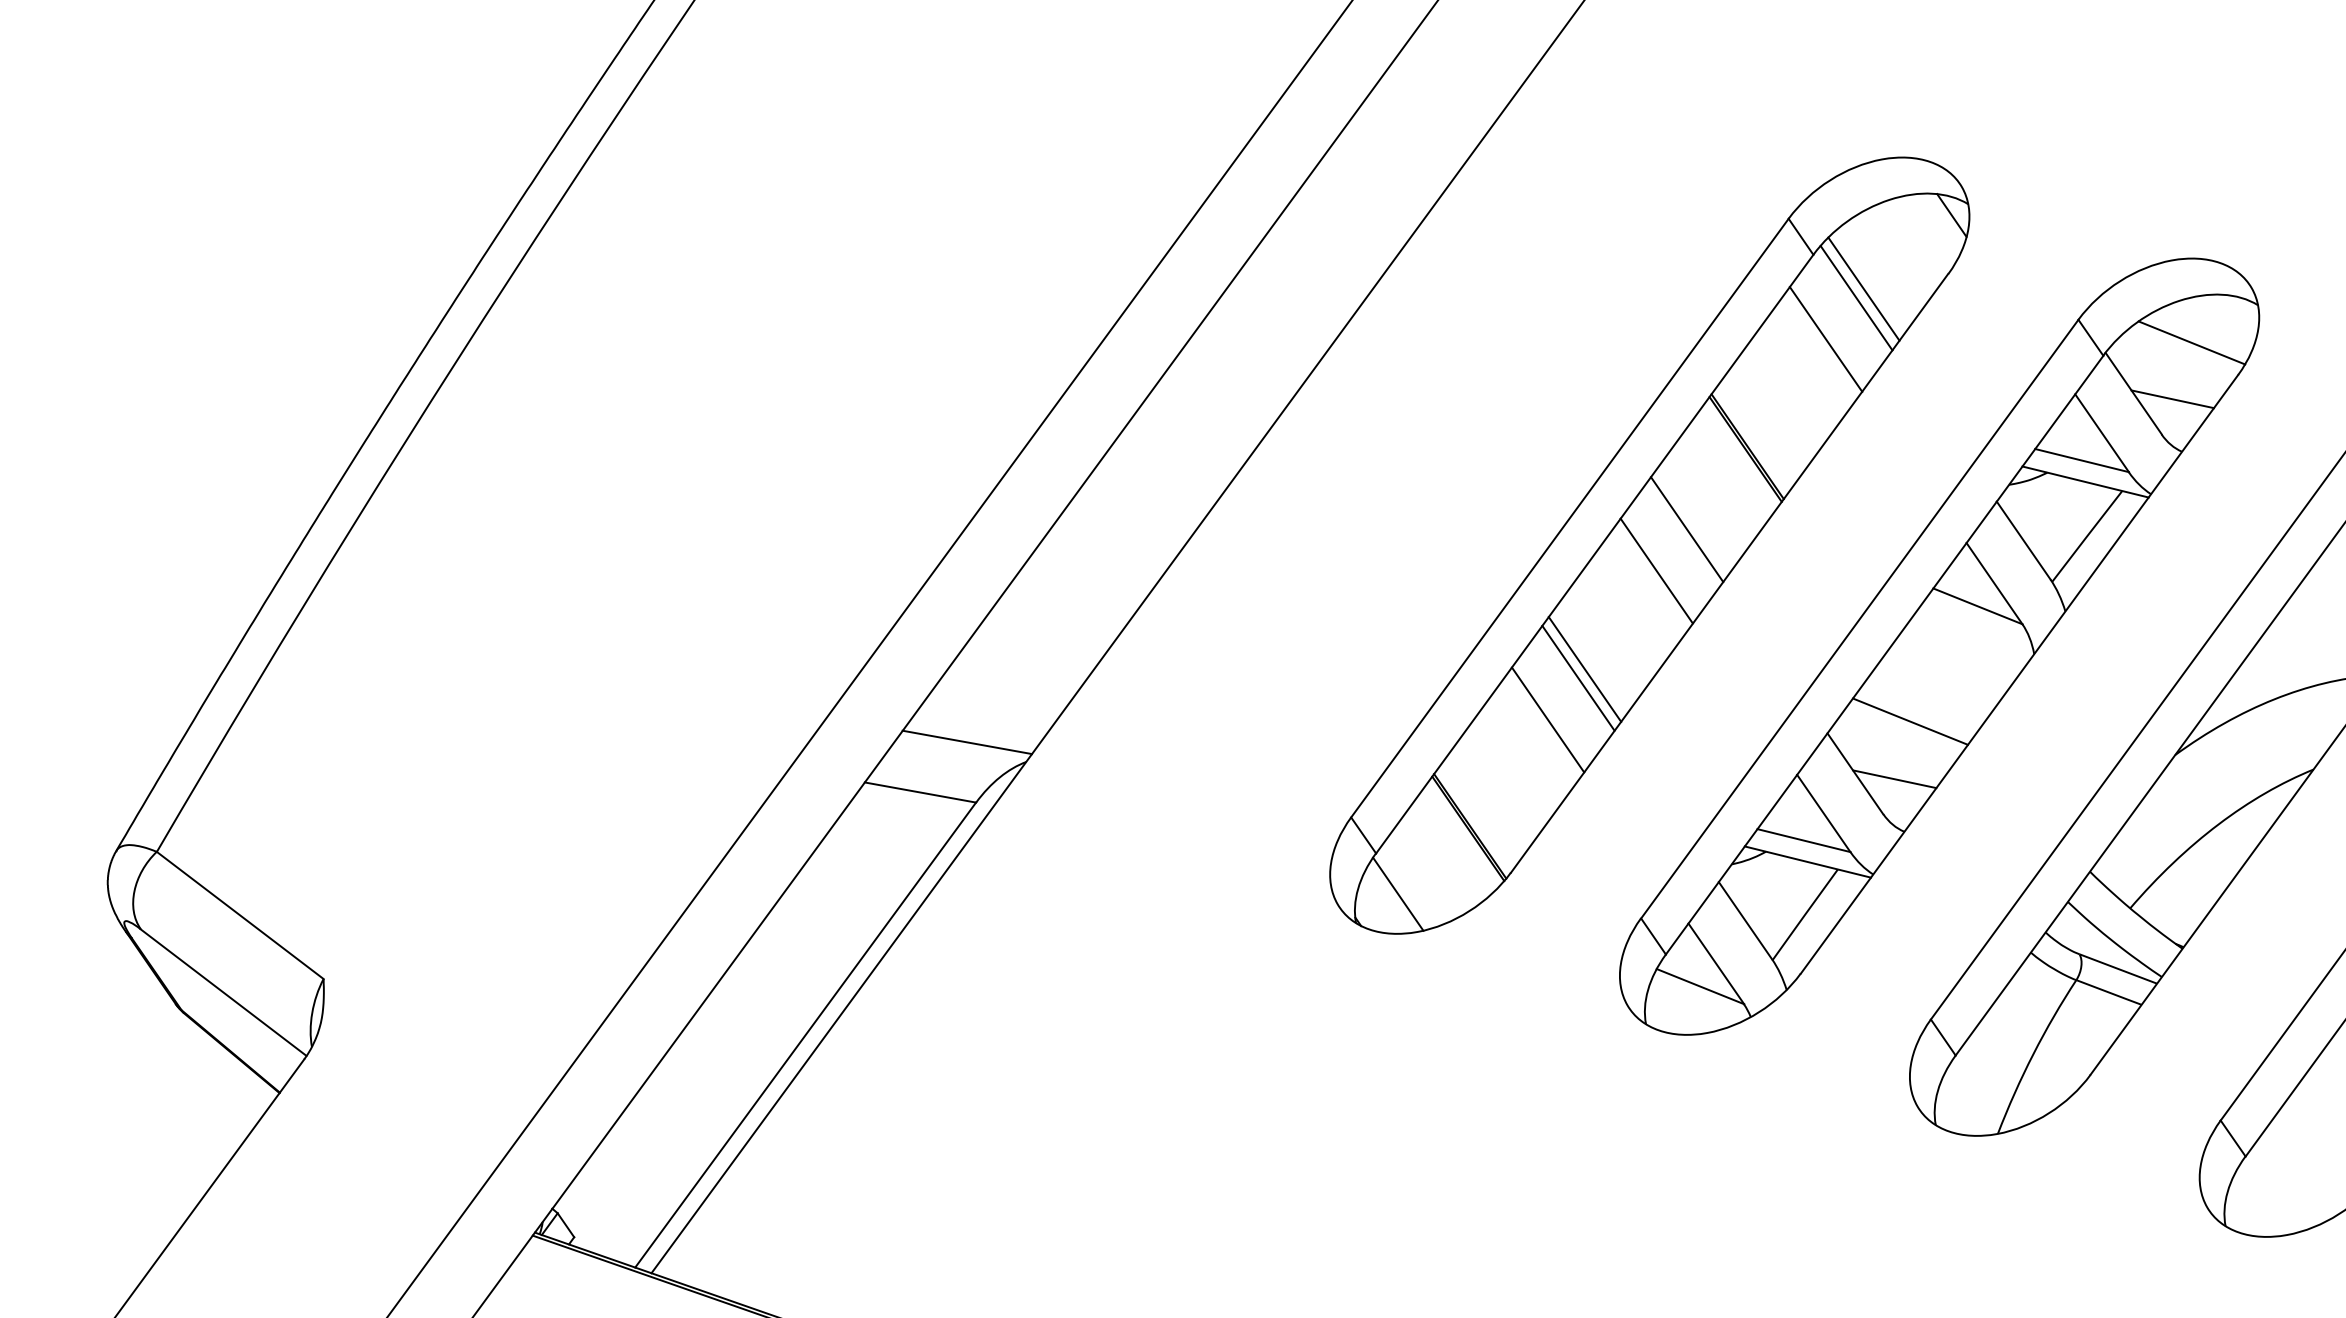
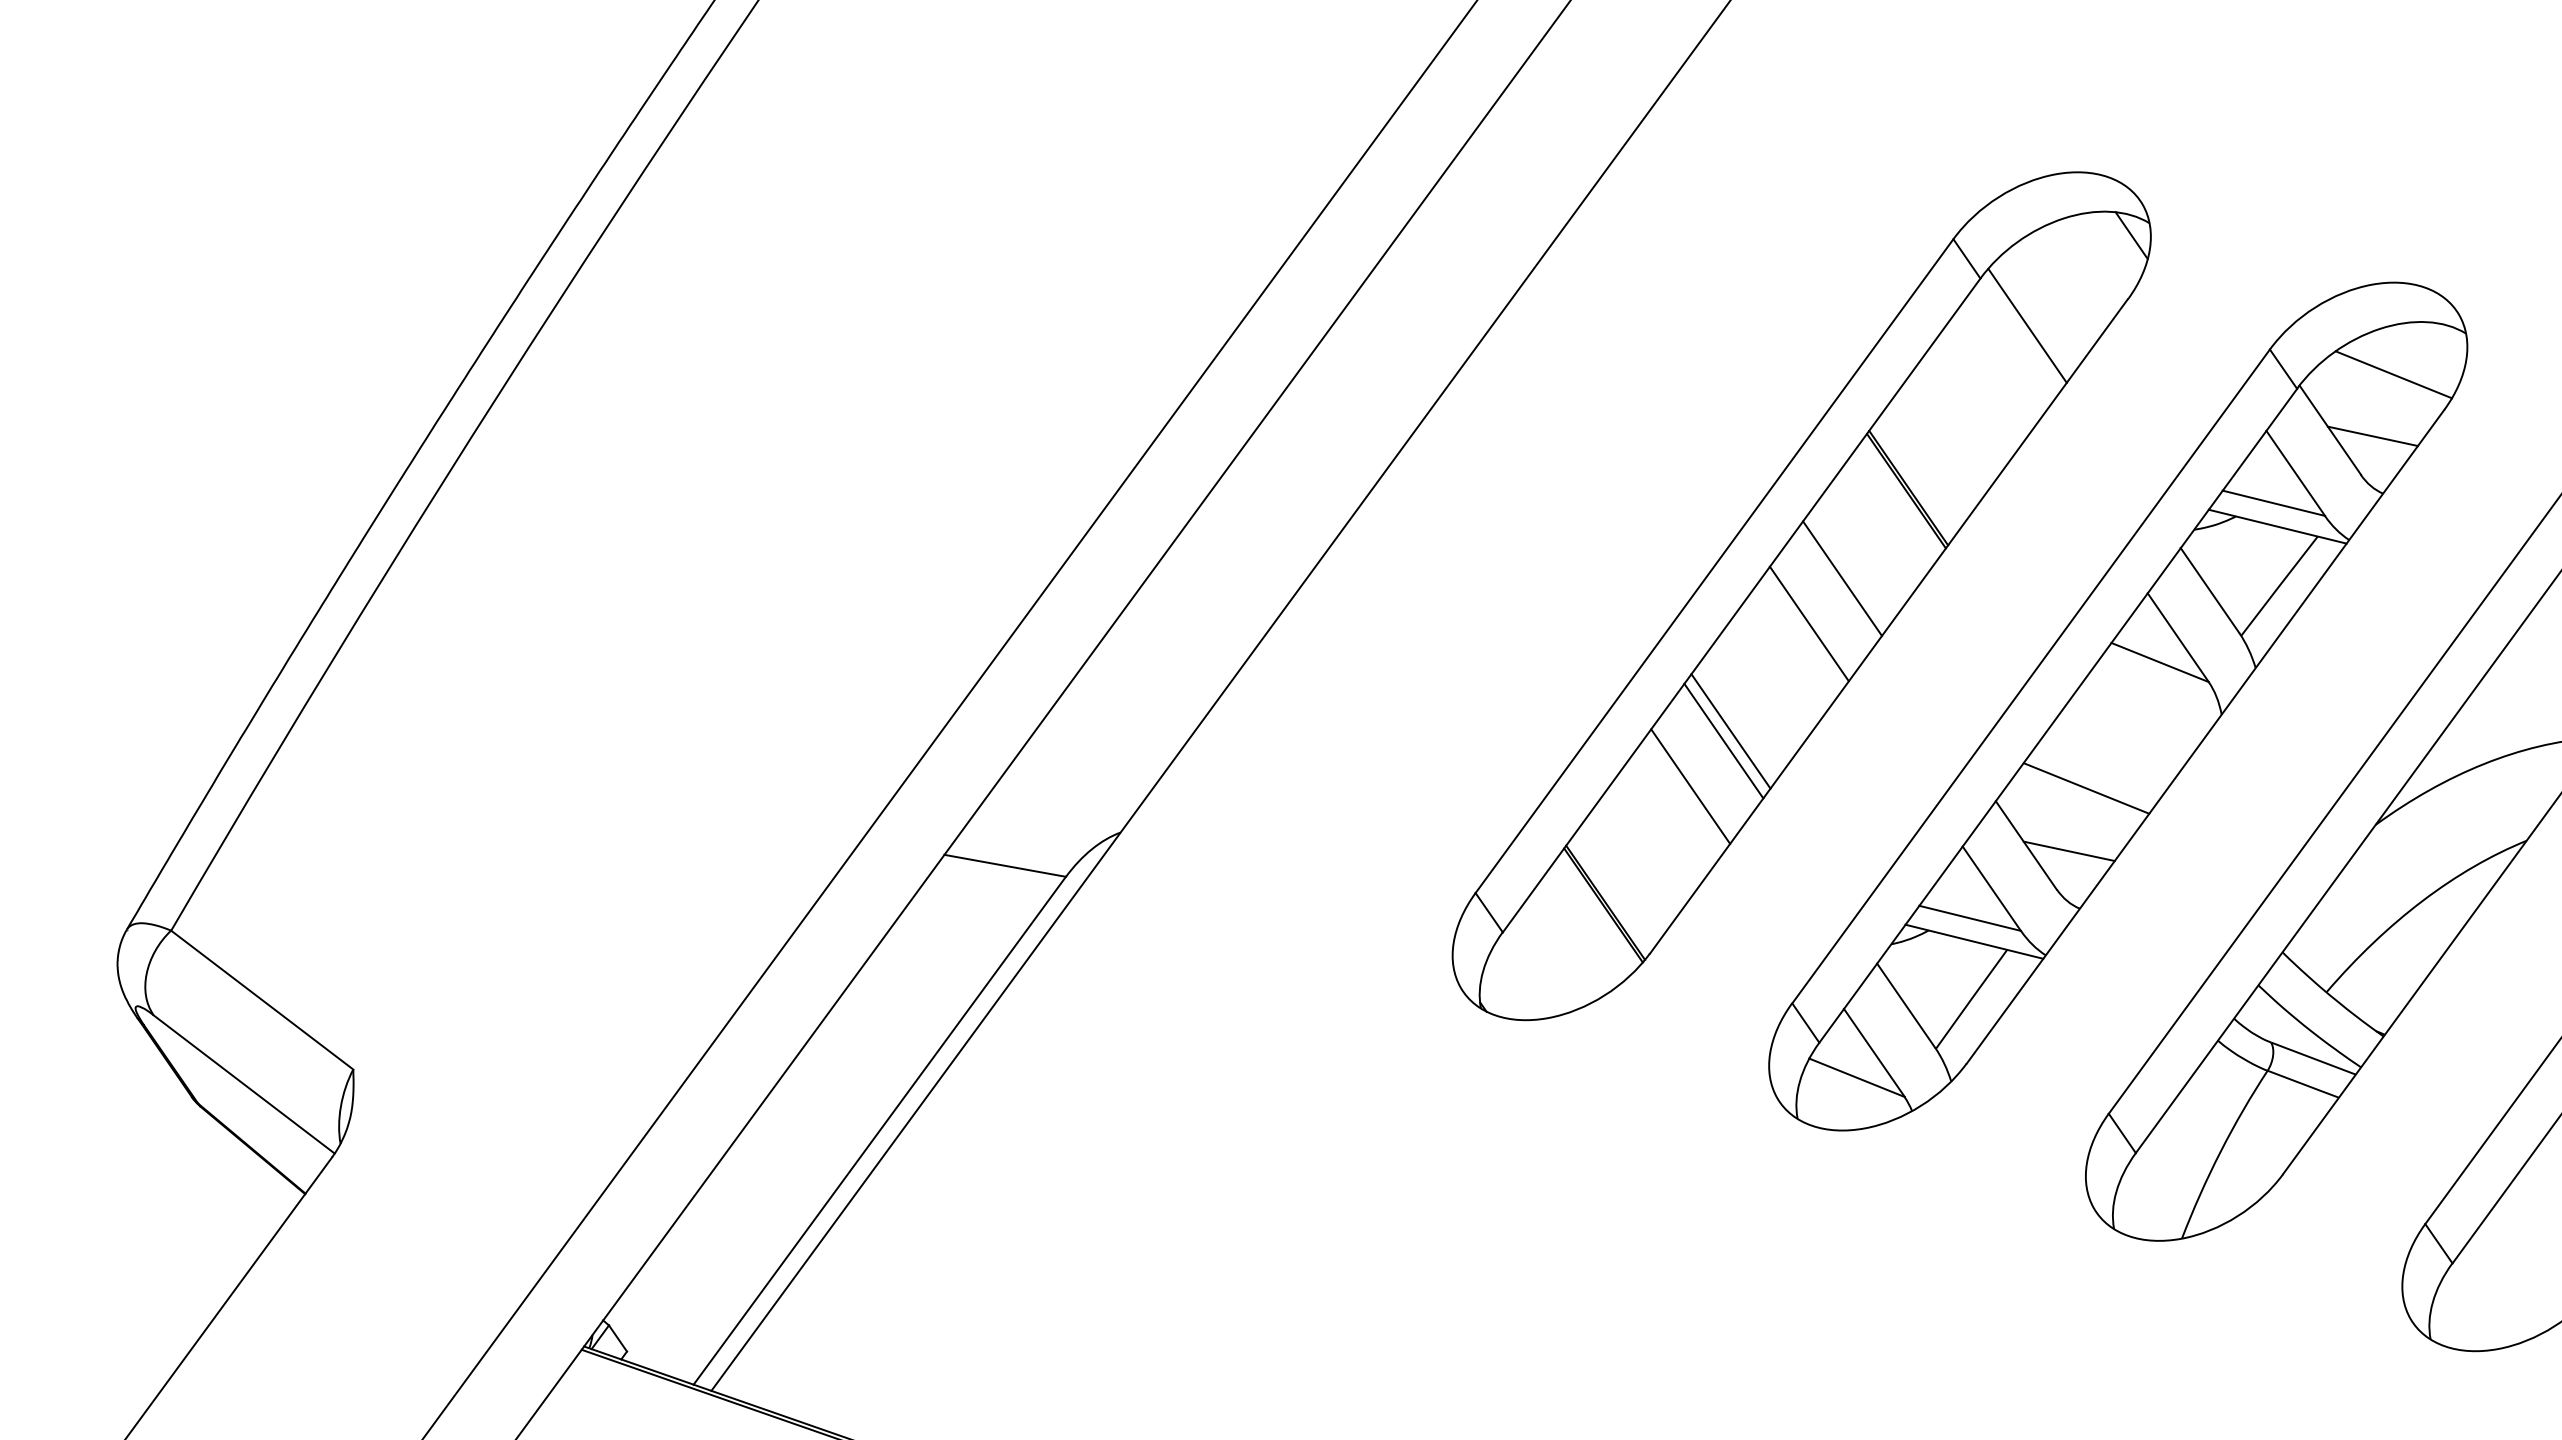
line: (1863, 288) -> (2035, 315), removed
line: (1825, 339) -> (1993, 371), removed
line: (967, 742) -> (1056, 811), removed
line: (1398, 893) -> (1527, 976), removed

